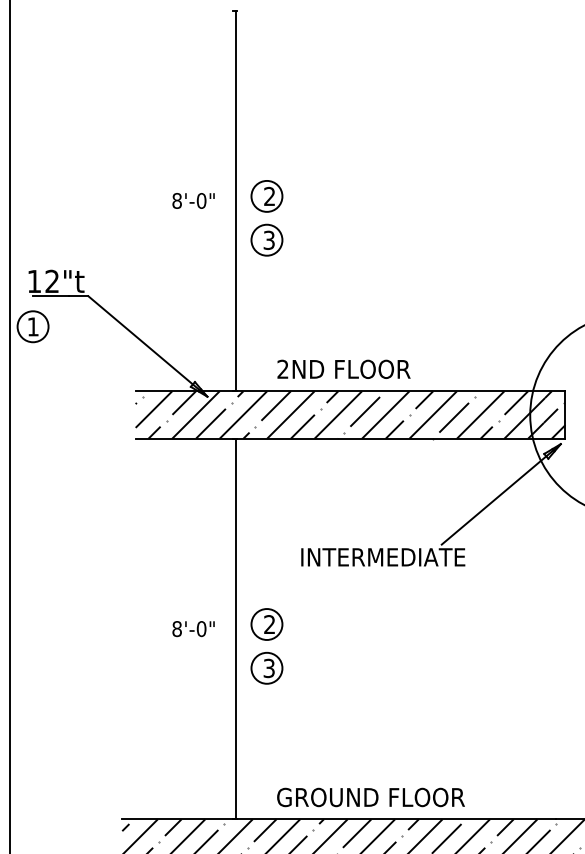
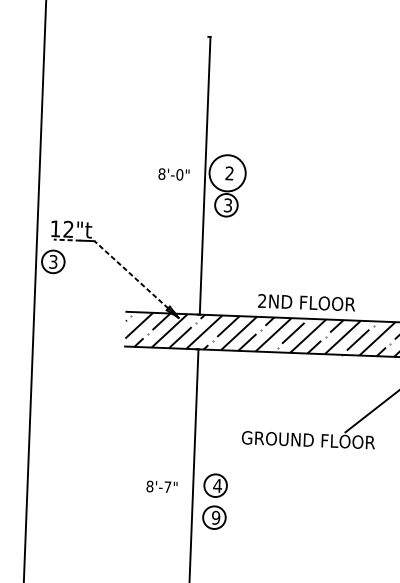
circle: (266, 195) -> (227, 172), size x1.6
line: (50, 296) -> (66, 240), solid -> dashed
text: (32, 326) -> (52, 261), 1 -> 3
line: (140, 340) -> (131, 274), solid -> dashed
text: (343, 368) -> (306, 302), moved
text: (391, 557) -> (308, 440), INTERMEDIATE -> GROUND FLOOR
text: (269, 624) -> (217, 485), 2 -> 4
text: (201, 629) -> (167, 487), 8'-0" -> 8'-7"
text: (268, 667) -> (215, 517), 3 -> 9

